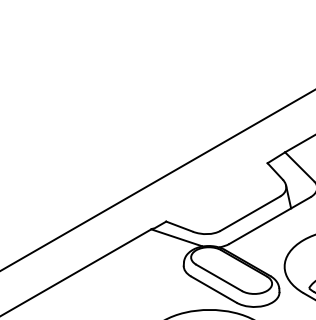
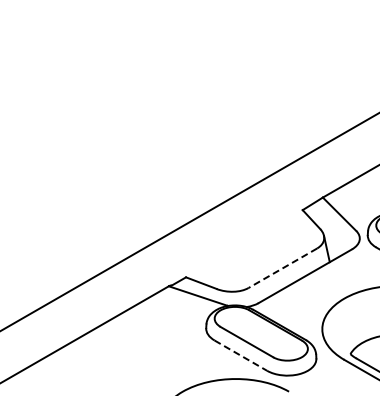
line: (250, 213) -> (282, 268), solid -> dashed
line: (214, 289) -> (241, 355), solid -> dashed

